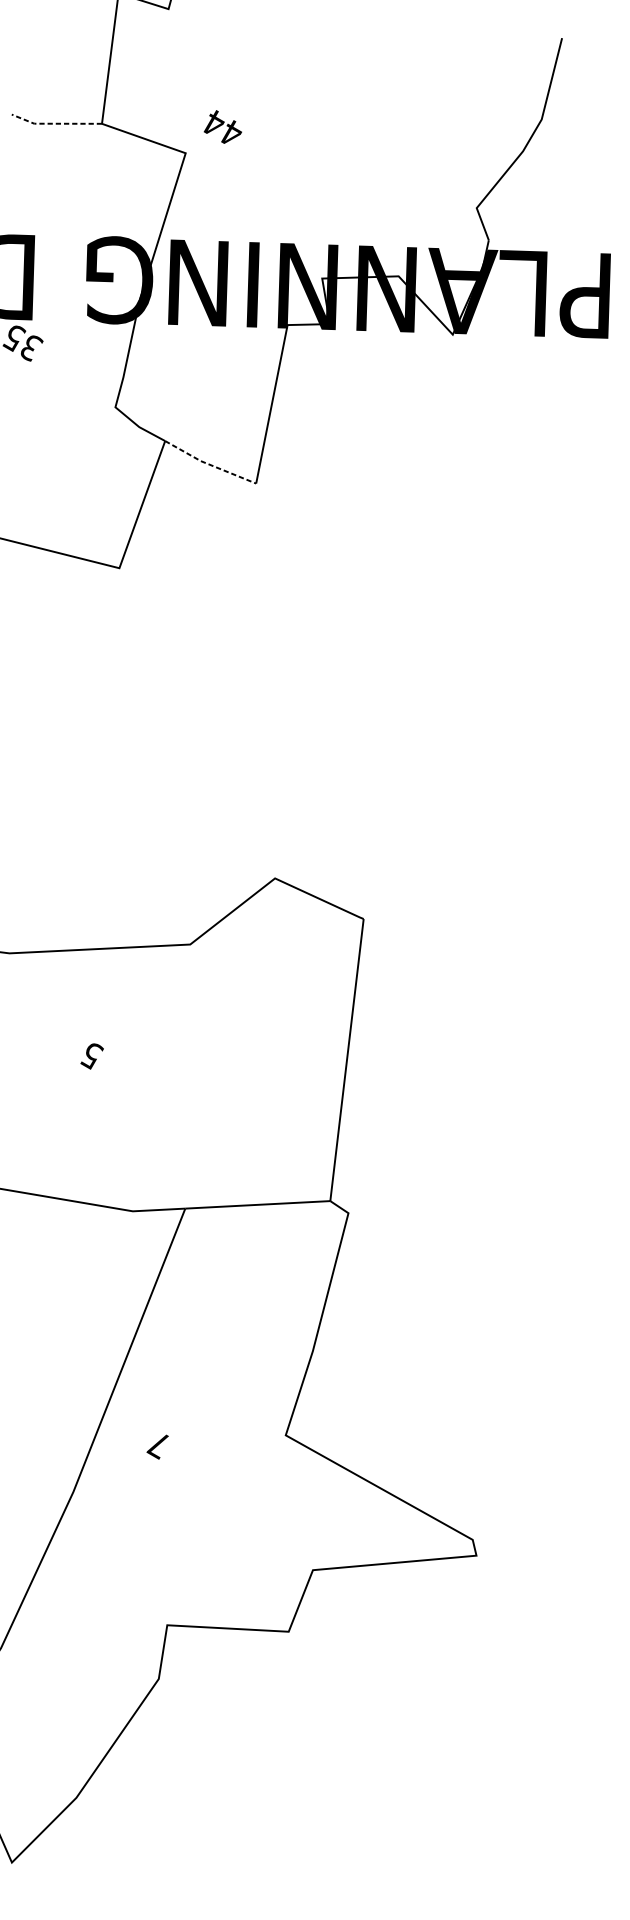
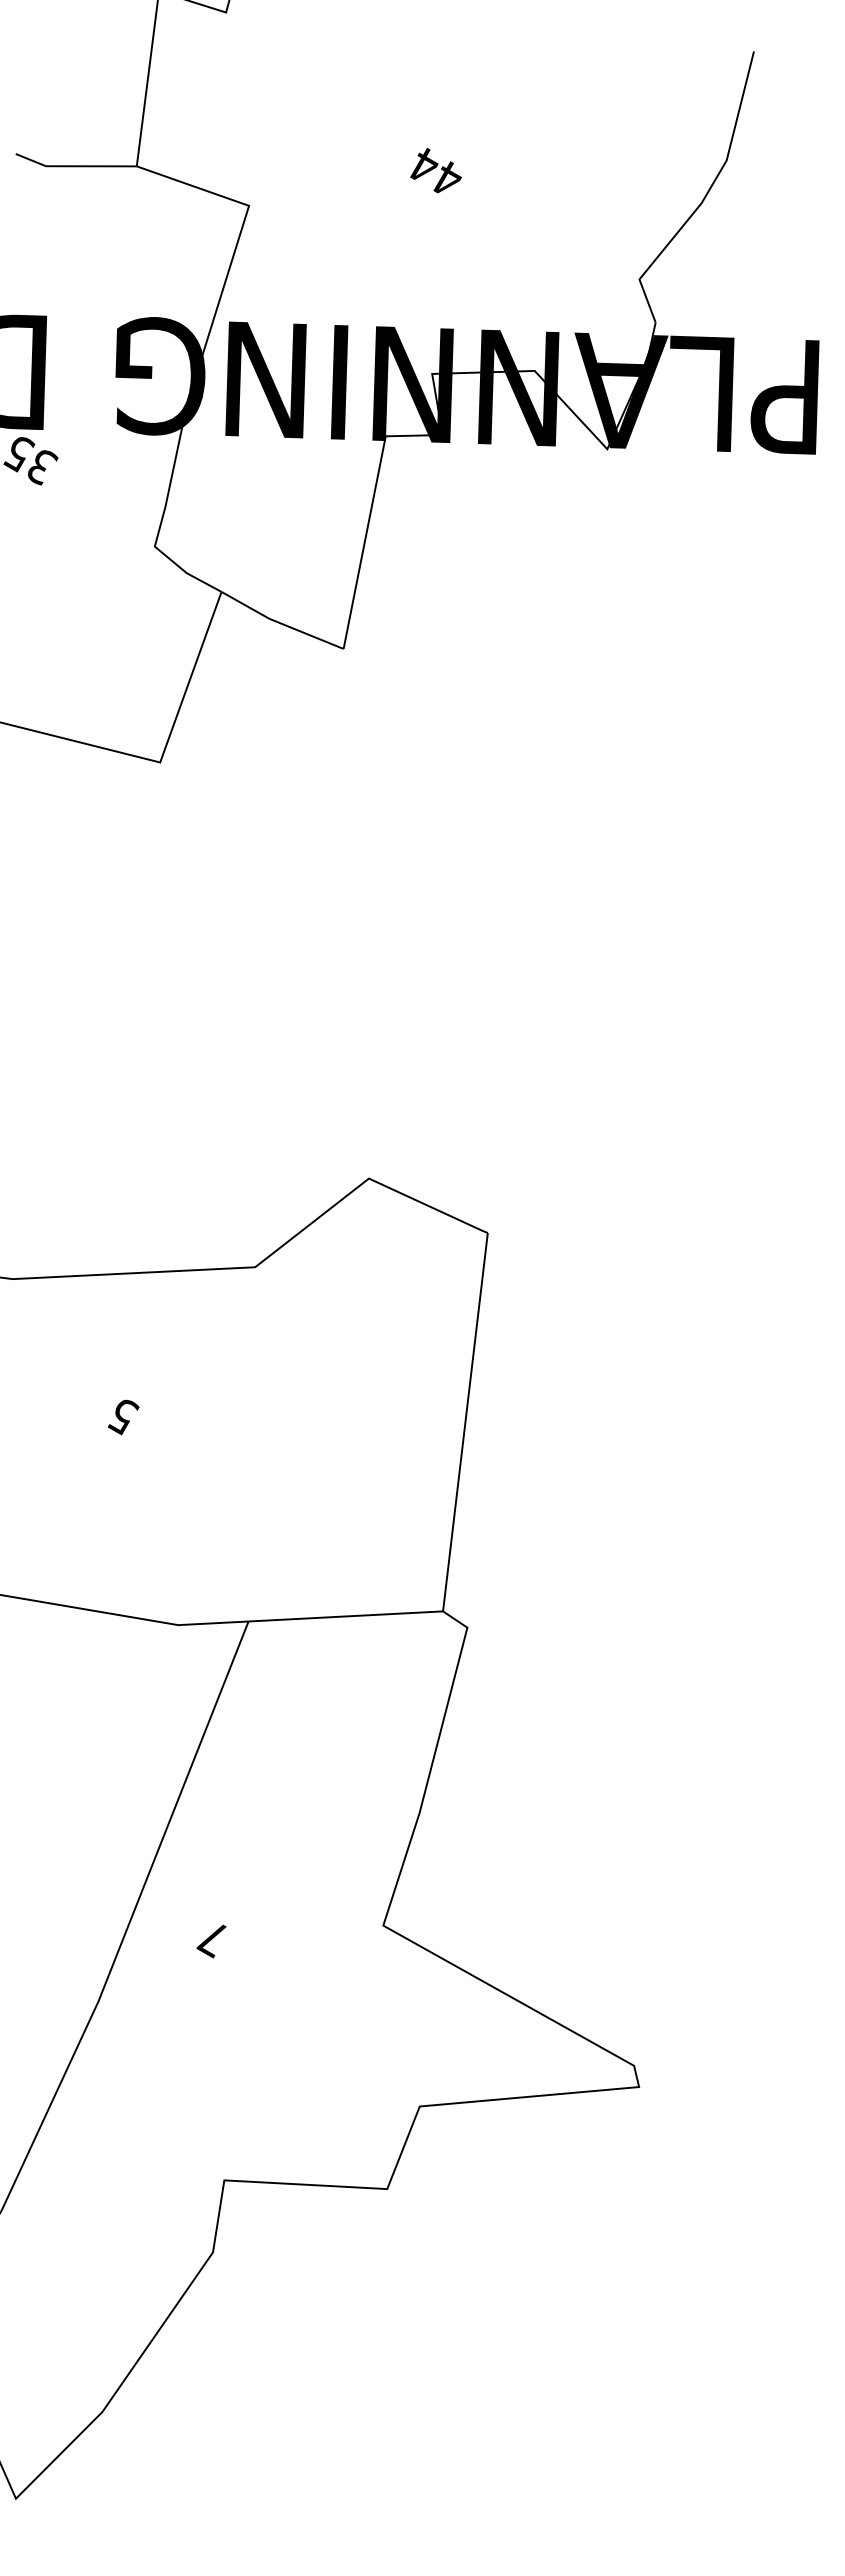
line: (54, 123) -> (73, 166), dashed -> solid
text: (222, 126) -> (435, 170), moved
line: (209, 464) -> (280, 623), dashed -> solid

